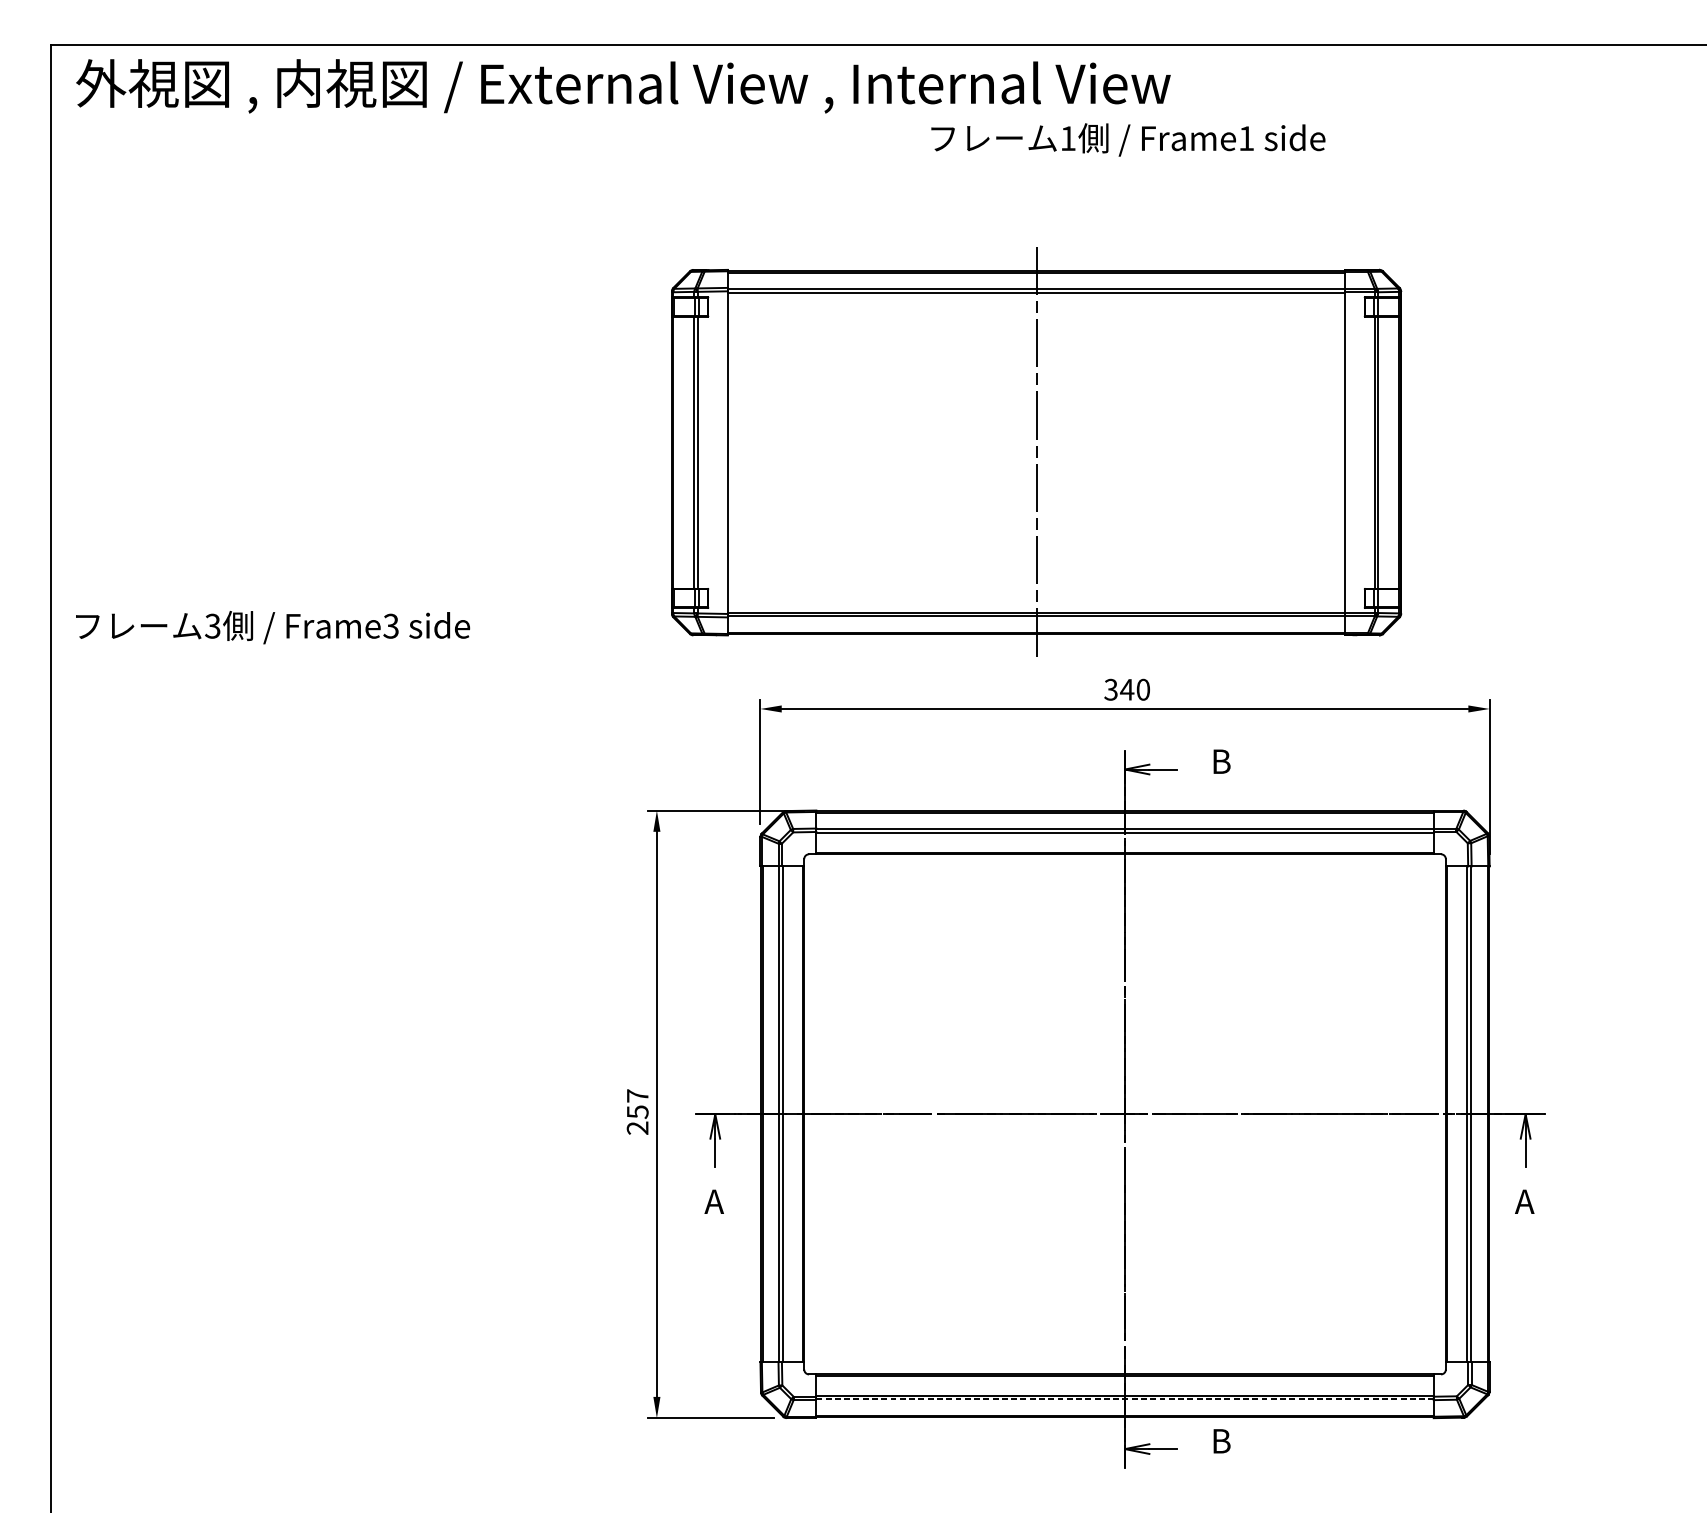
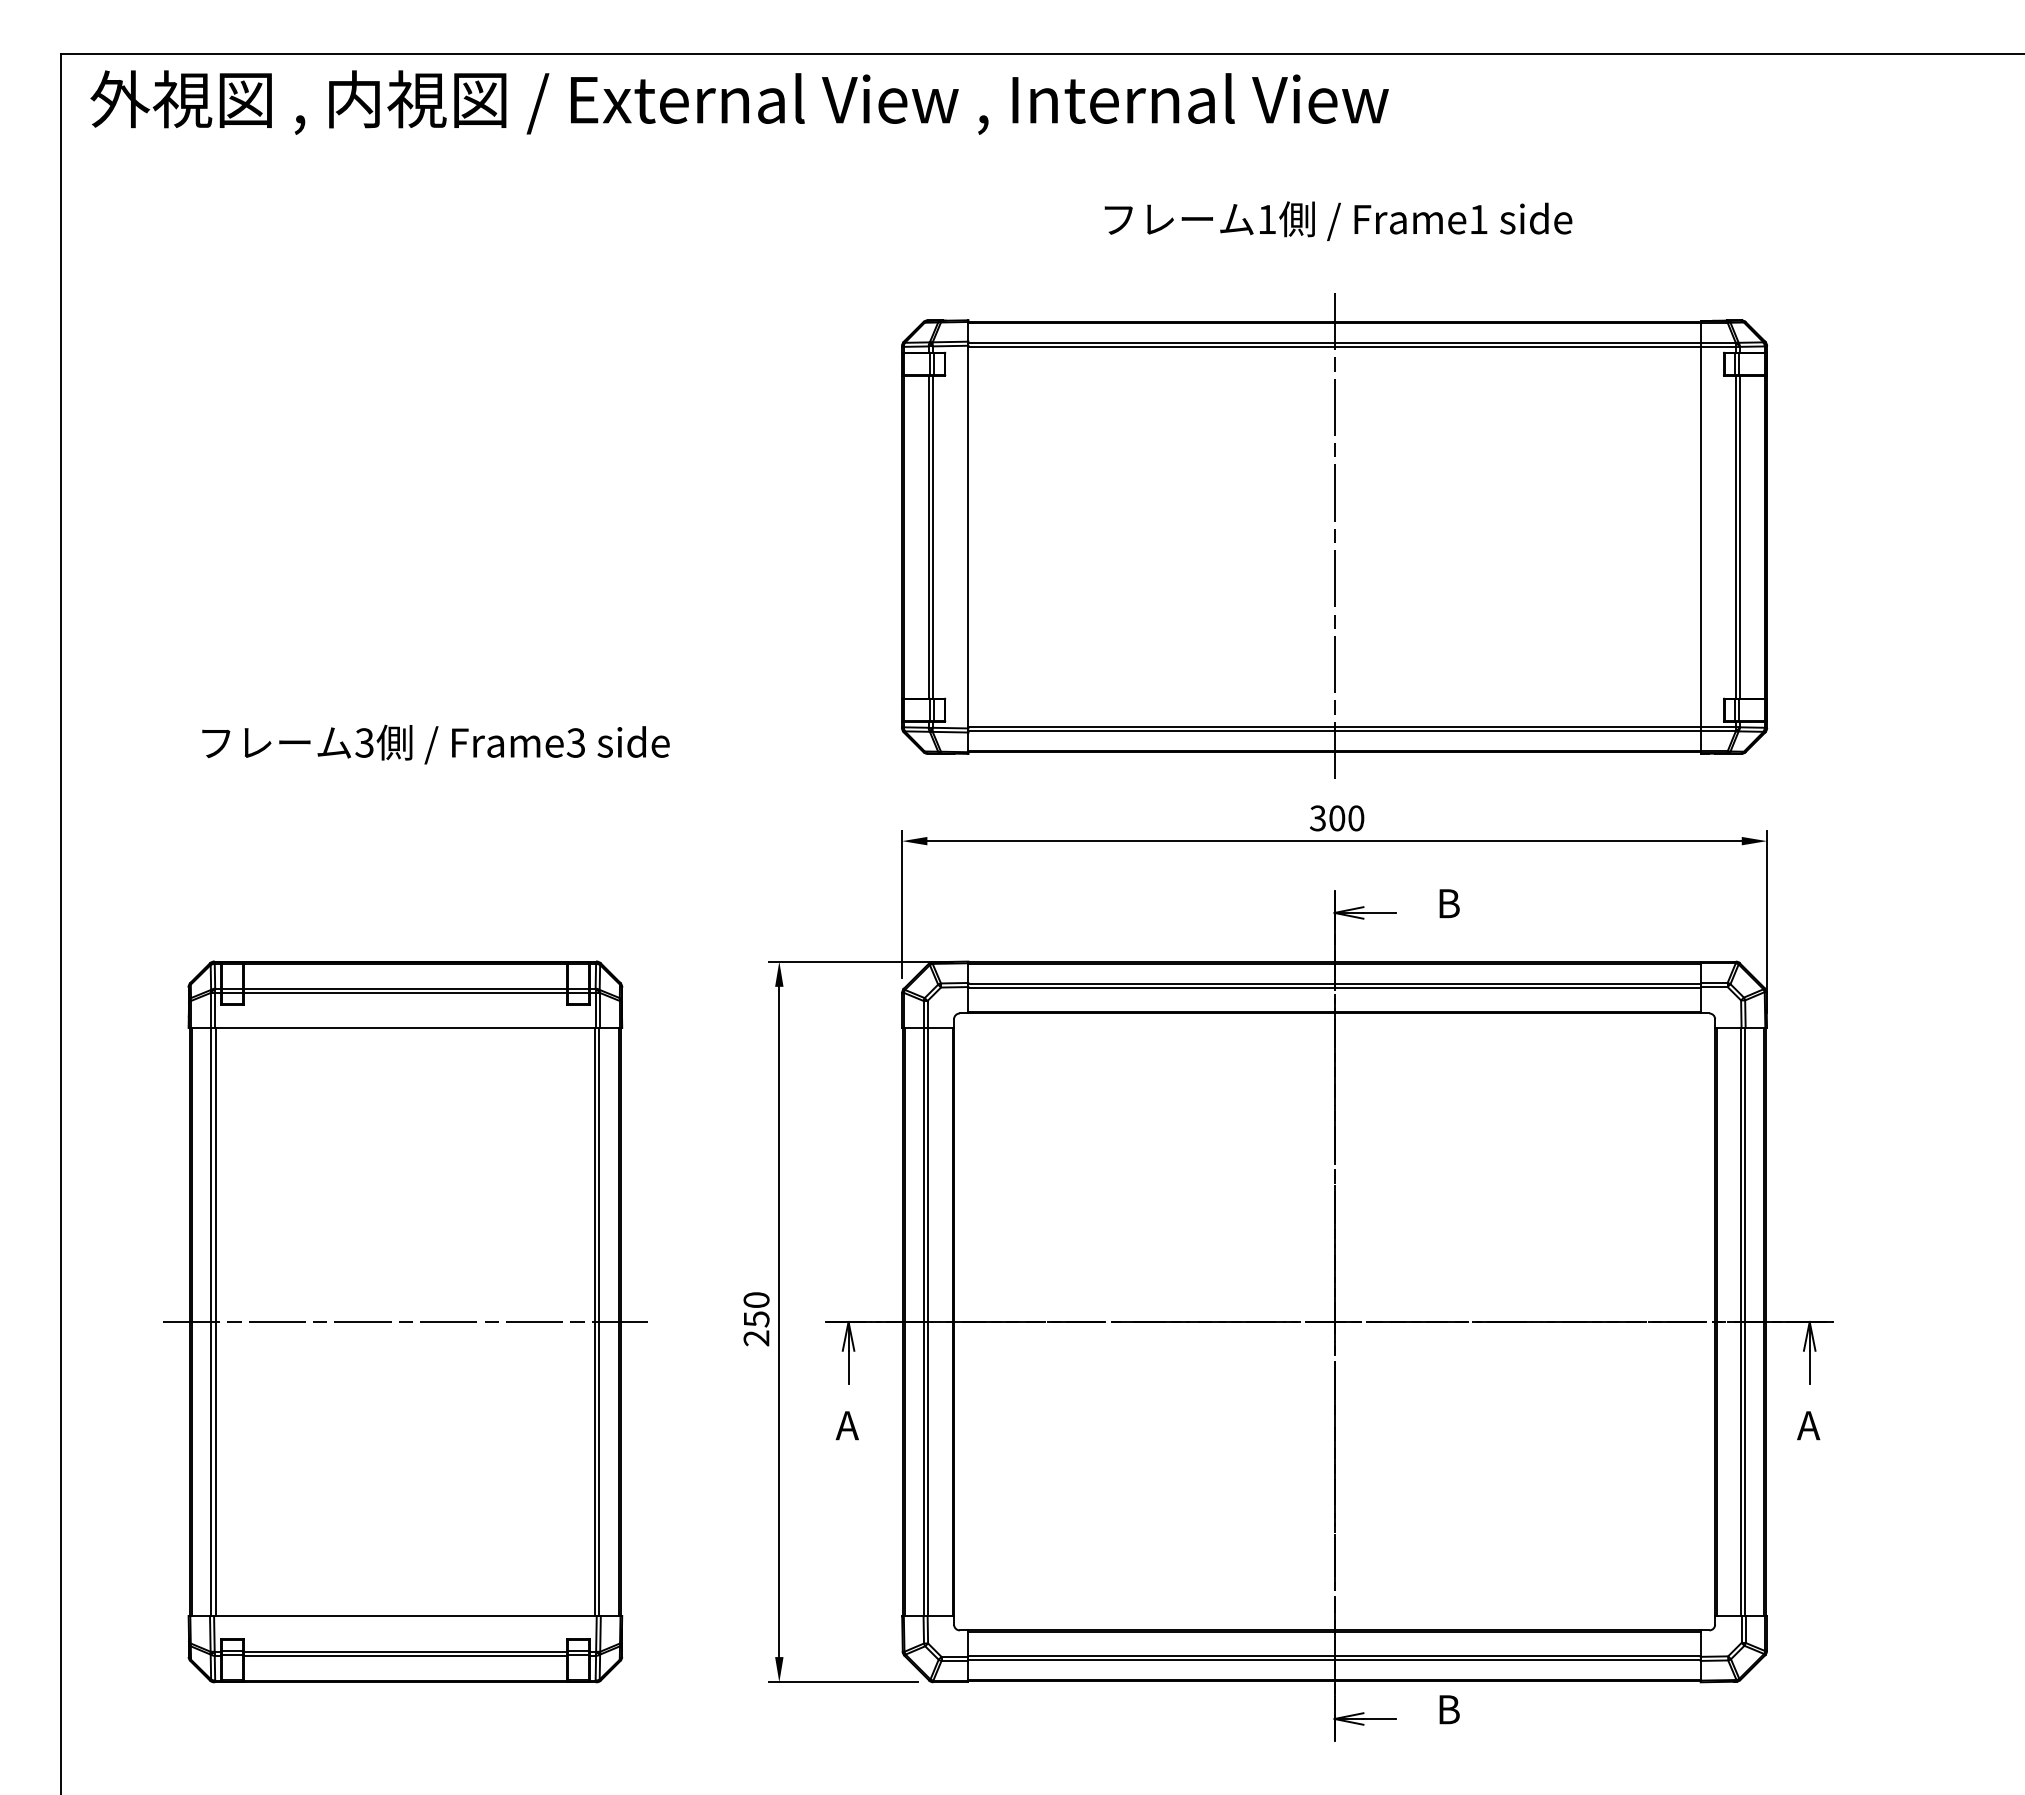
text: (1128, 139) -> (1338, 220), moved
part: (1036, 451) -> (1334, 535), moved
text: (272, 627) -> (435, 744), moved
text: (1126, 689) -> (1336, 818), 340 -> 300
text: (637, 1095) -> (756, 1299), 257 -> 250
part: (341, 1113) -> (405, 1321), added
line: (1125, 1399) -> (1335, 1660), dashed -> solid

